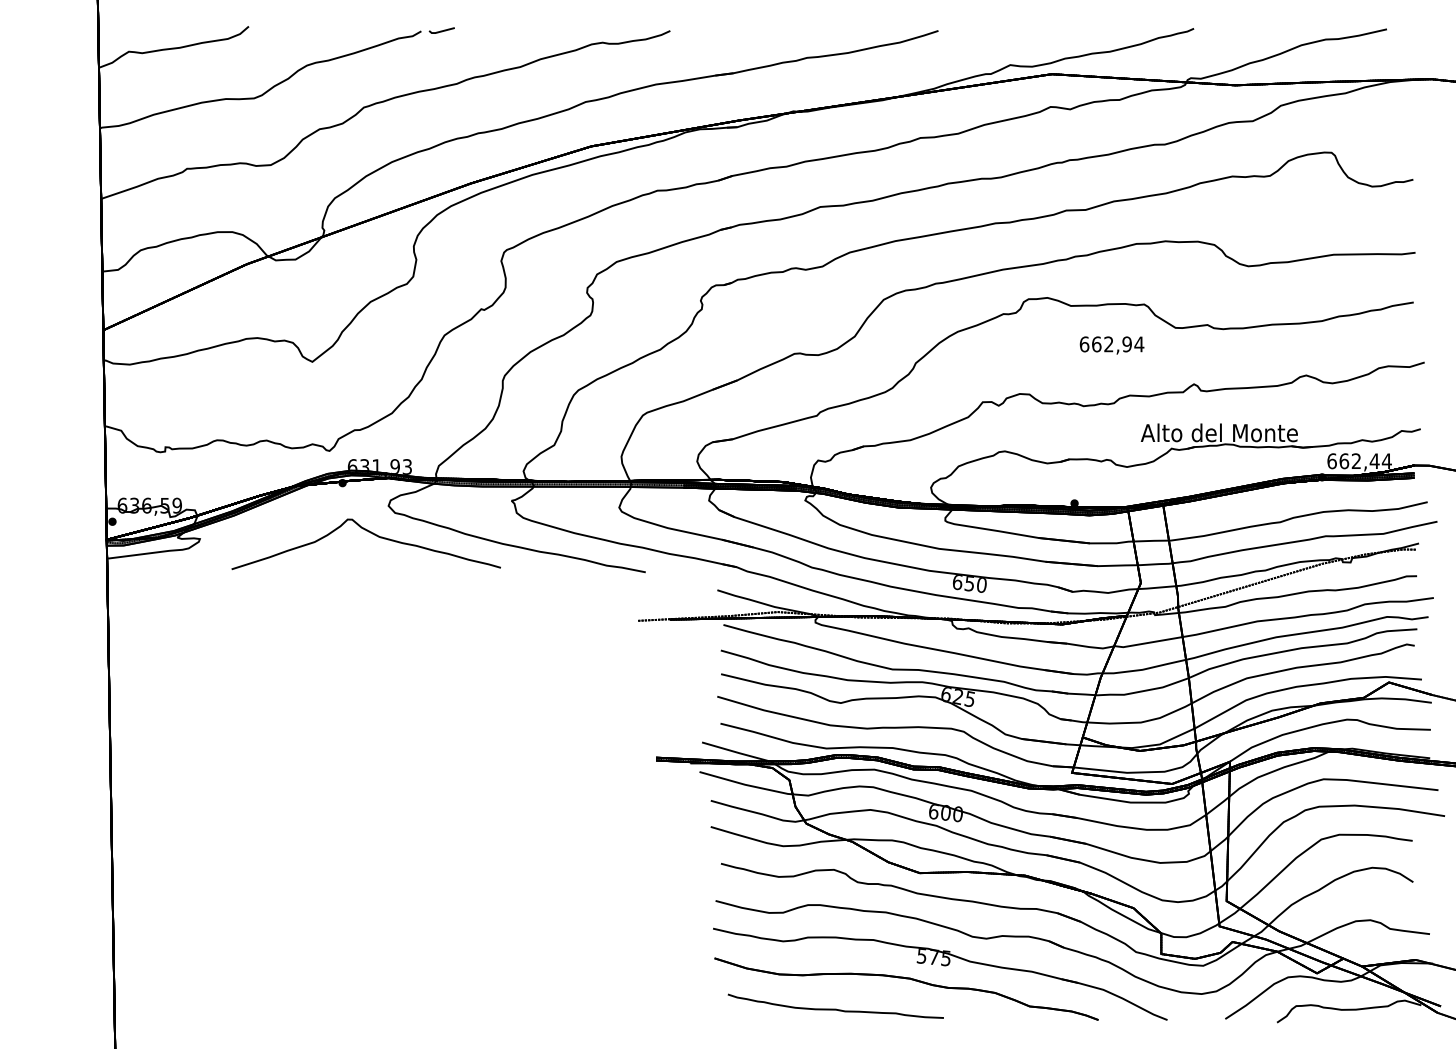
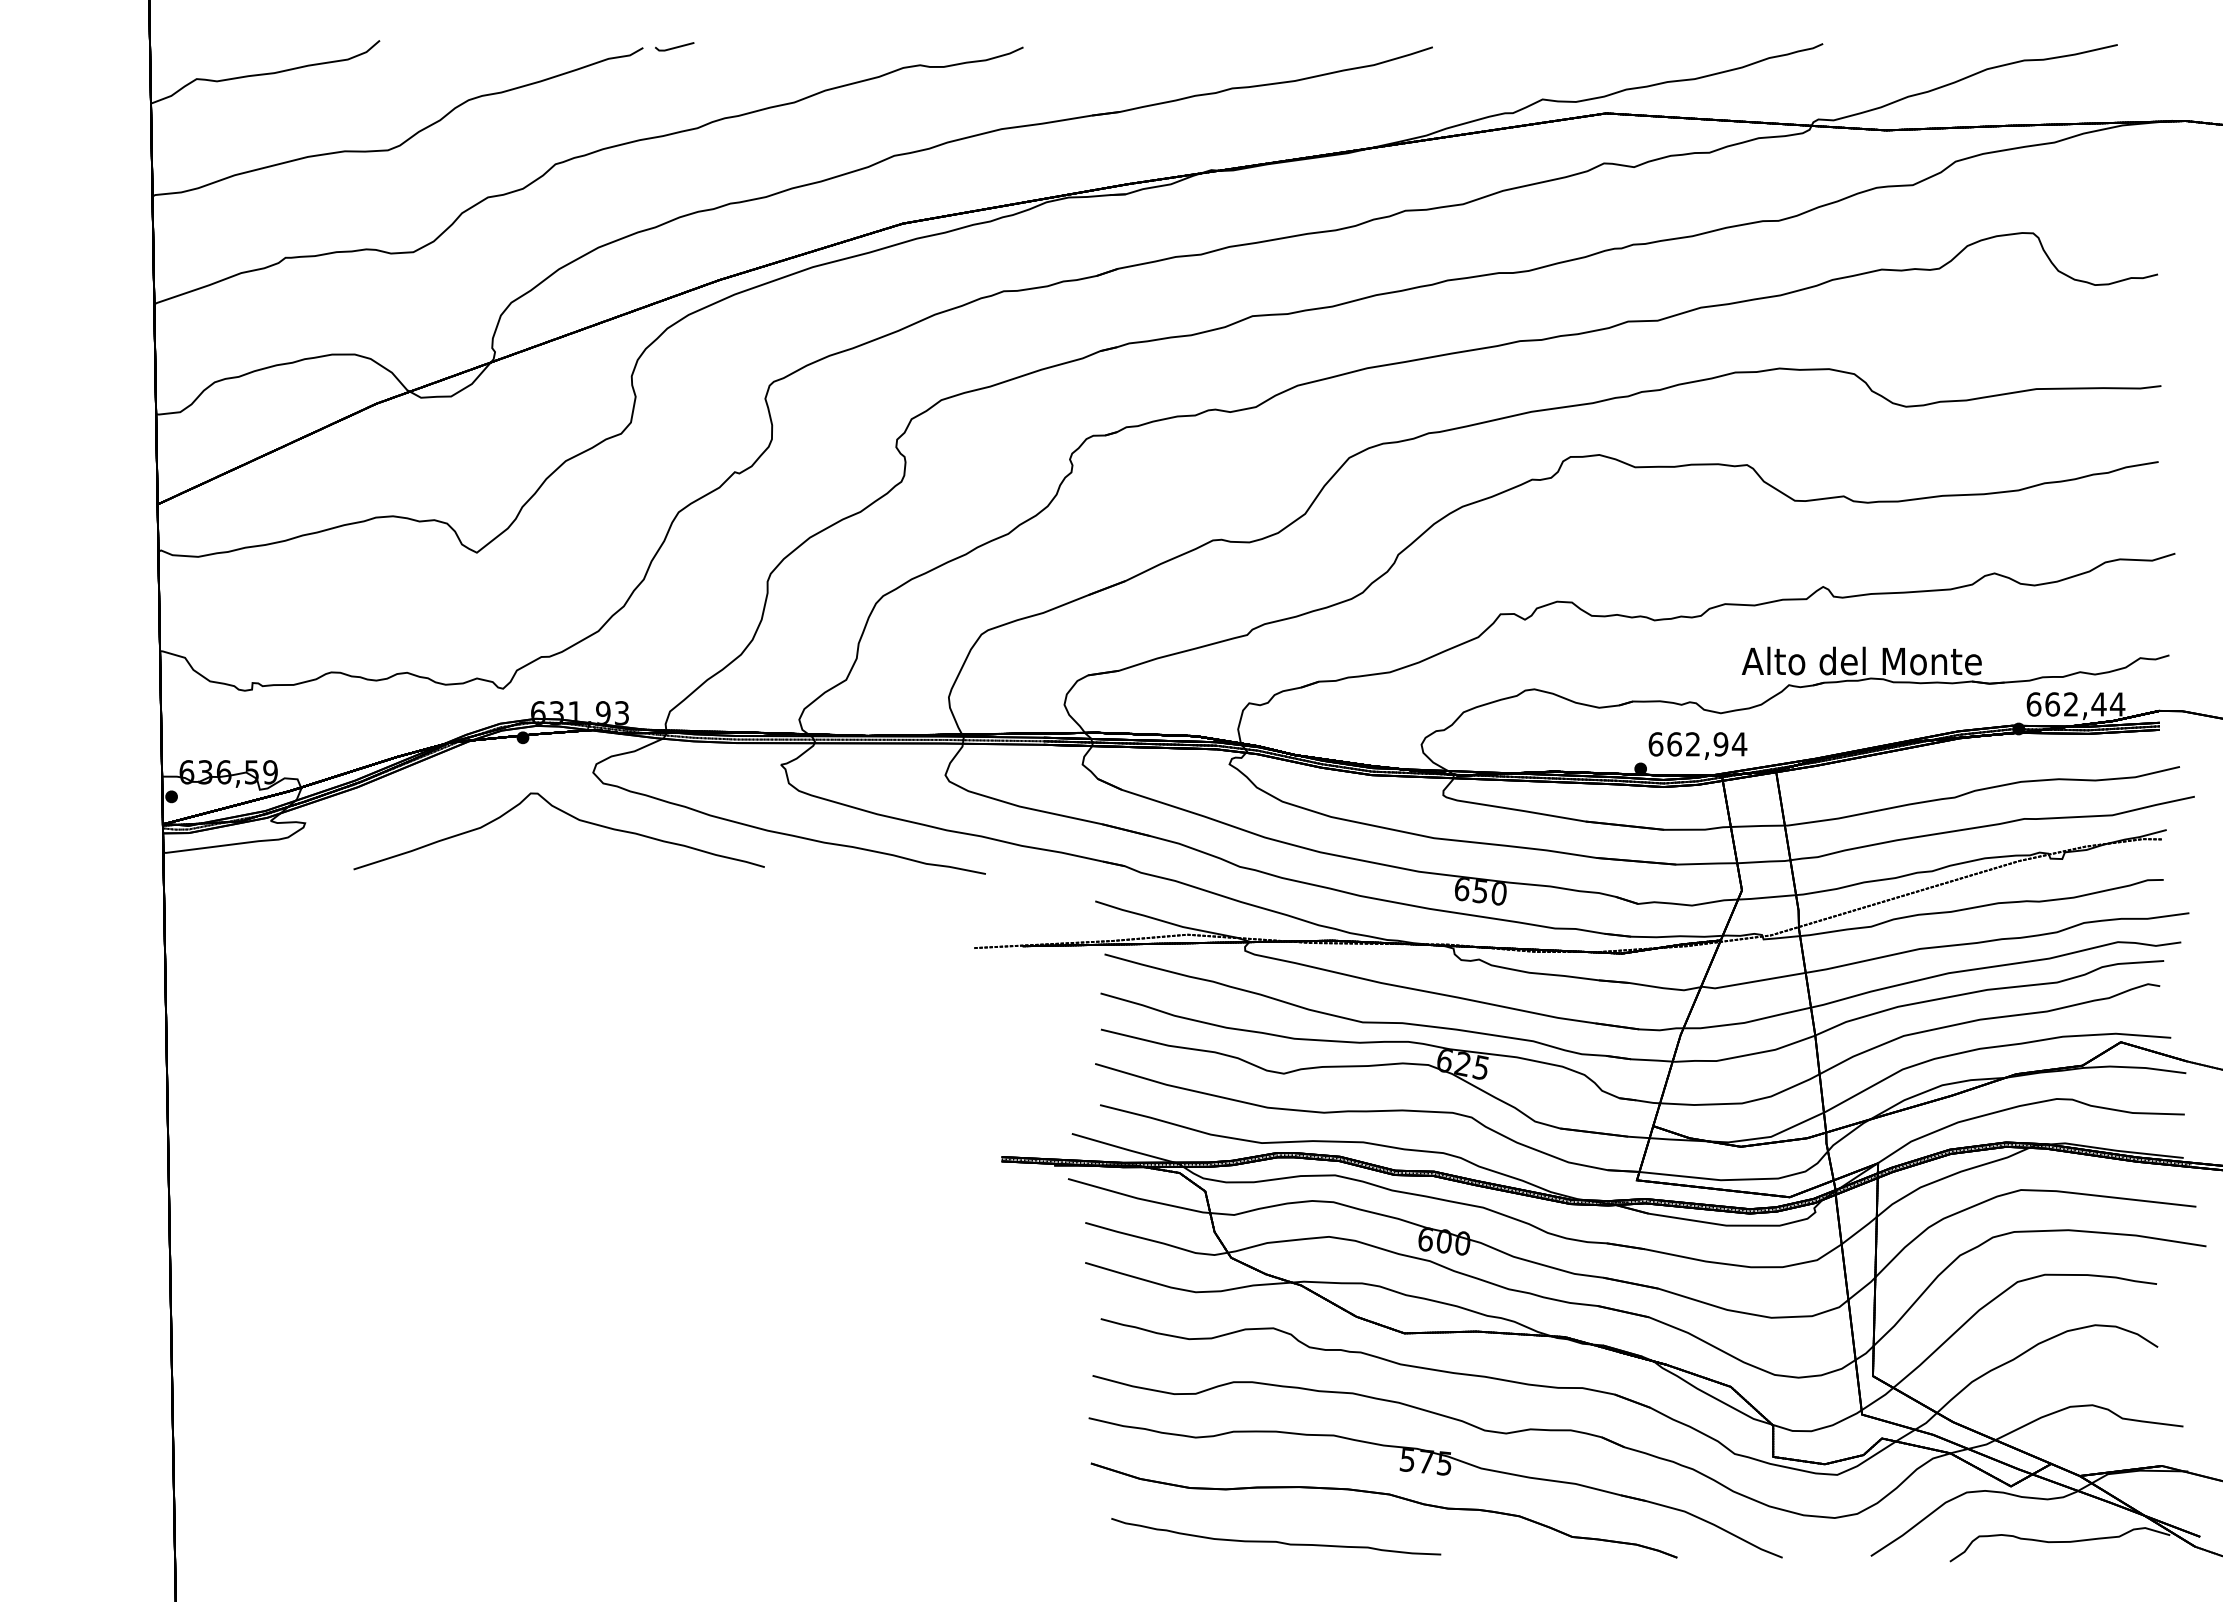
text: (1111, 345) -> (1697, 746), moved

